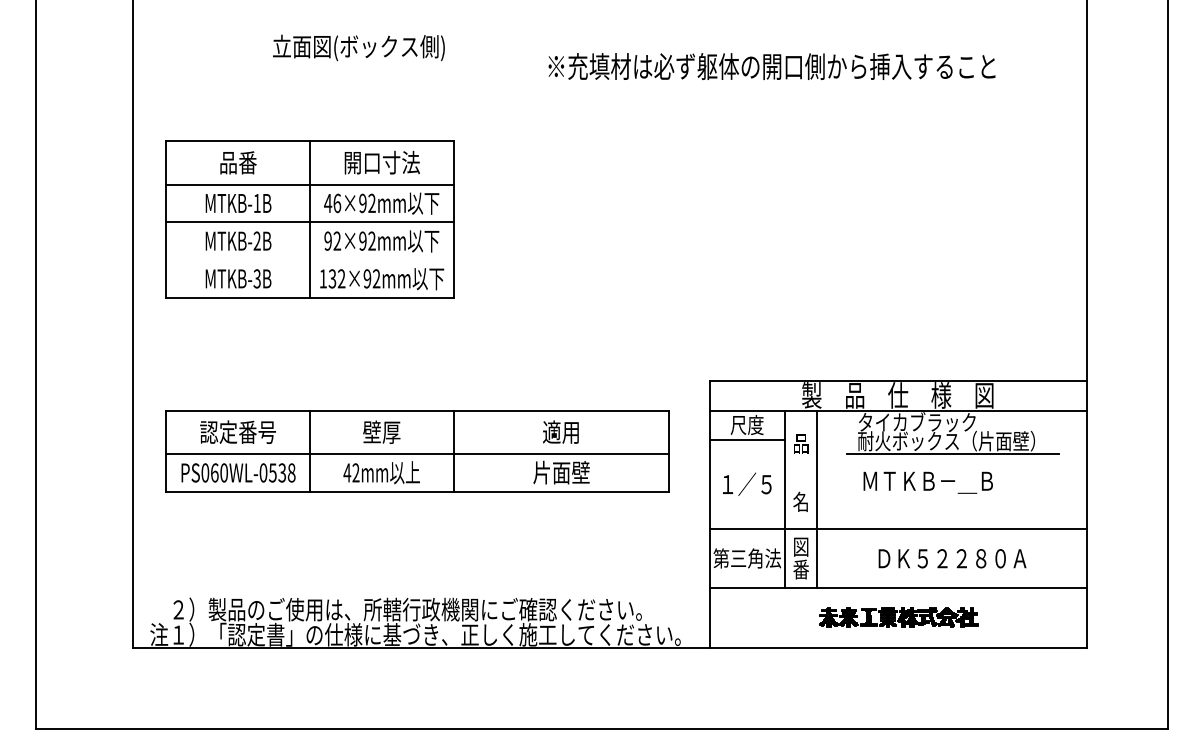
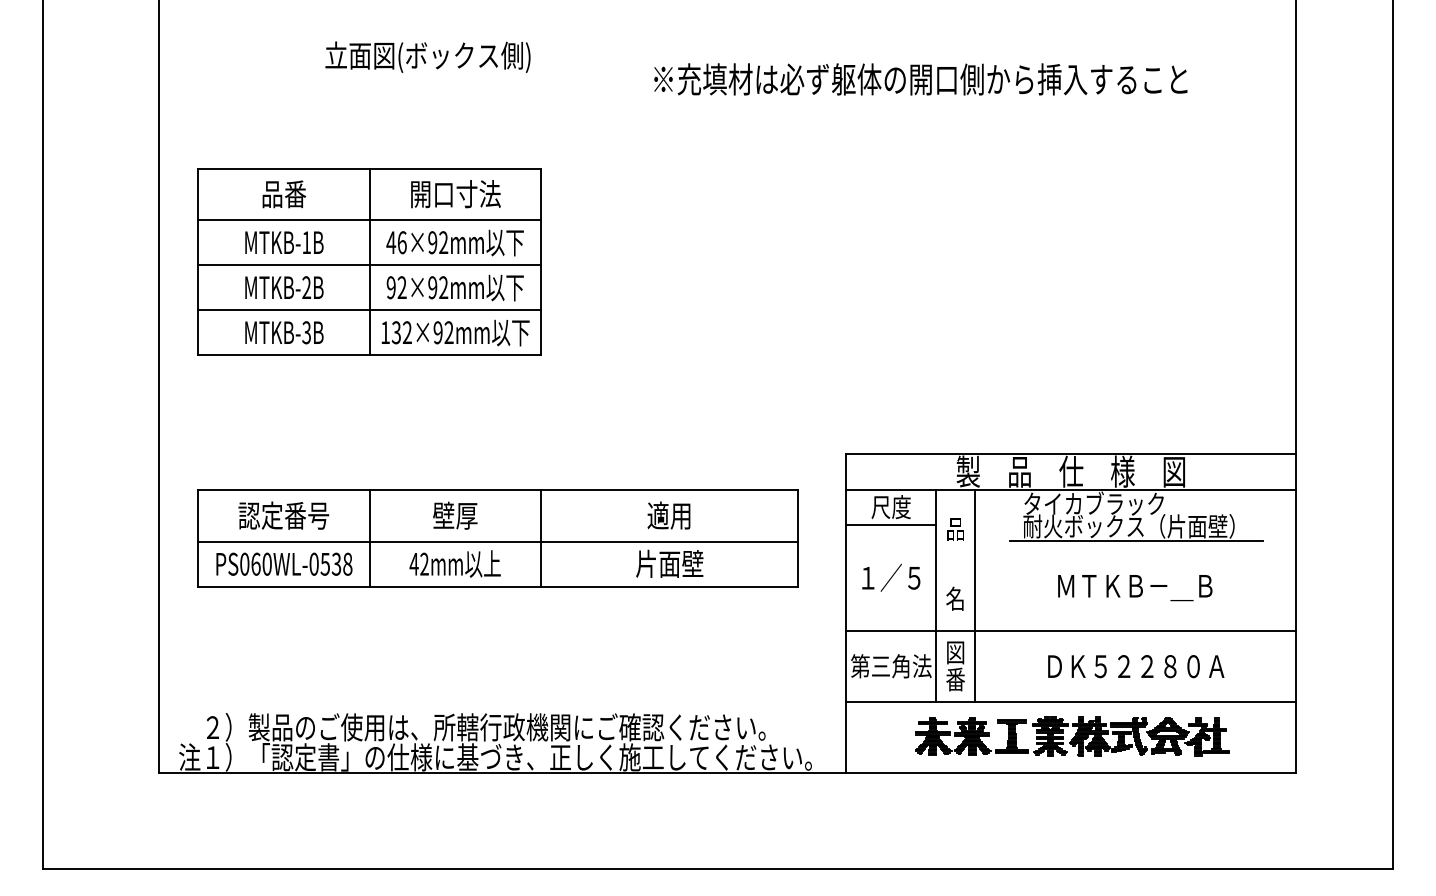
line: (309, 260) -> (369, 310), added
text: (928, 483) -> (1135, 588), moved
part: (899, 617) -> (1072, 736), size x1.67

